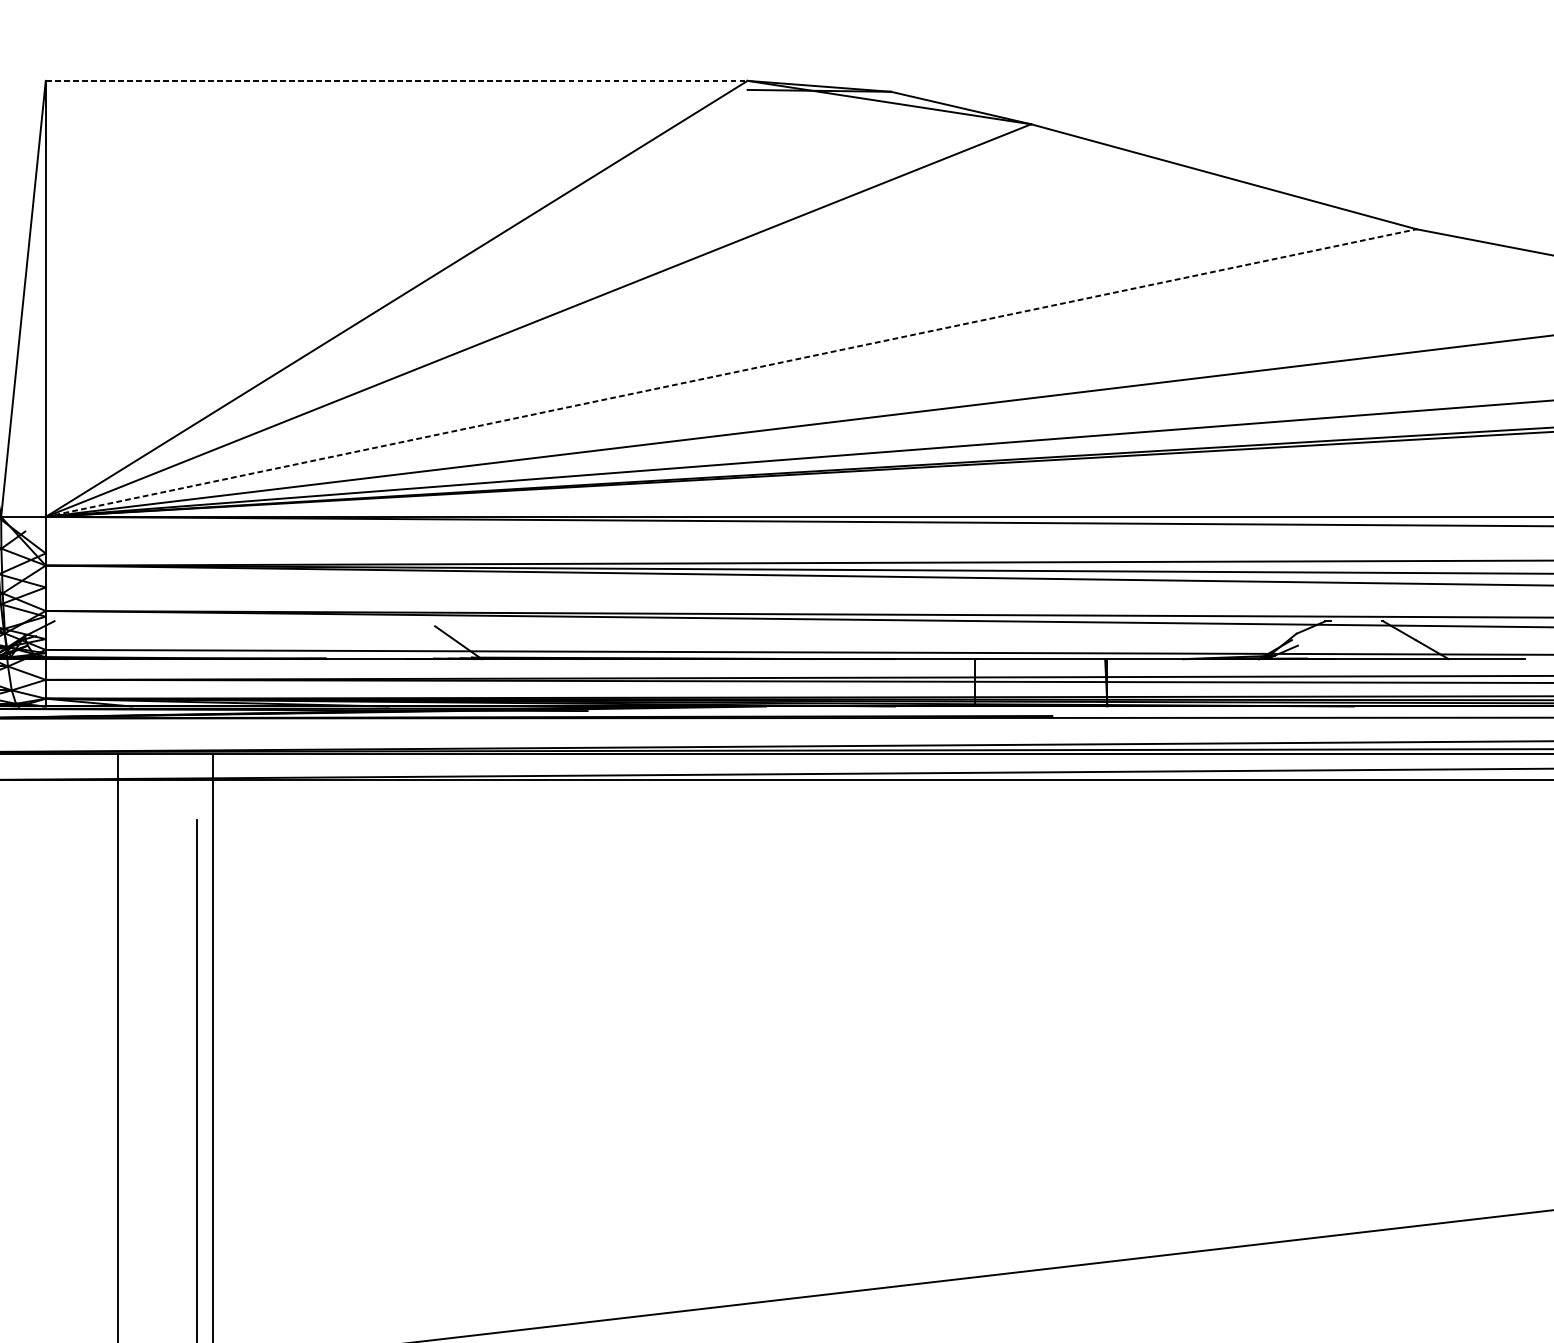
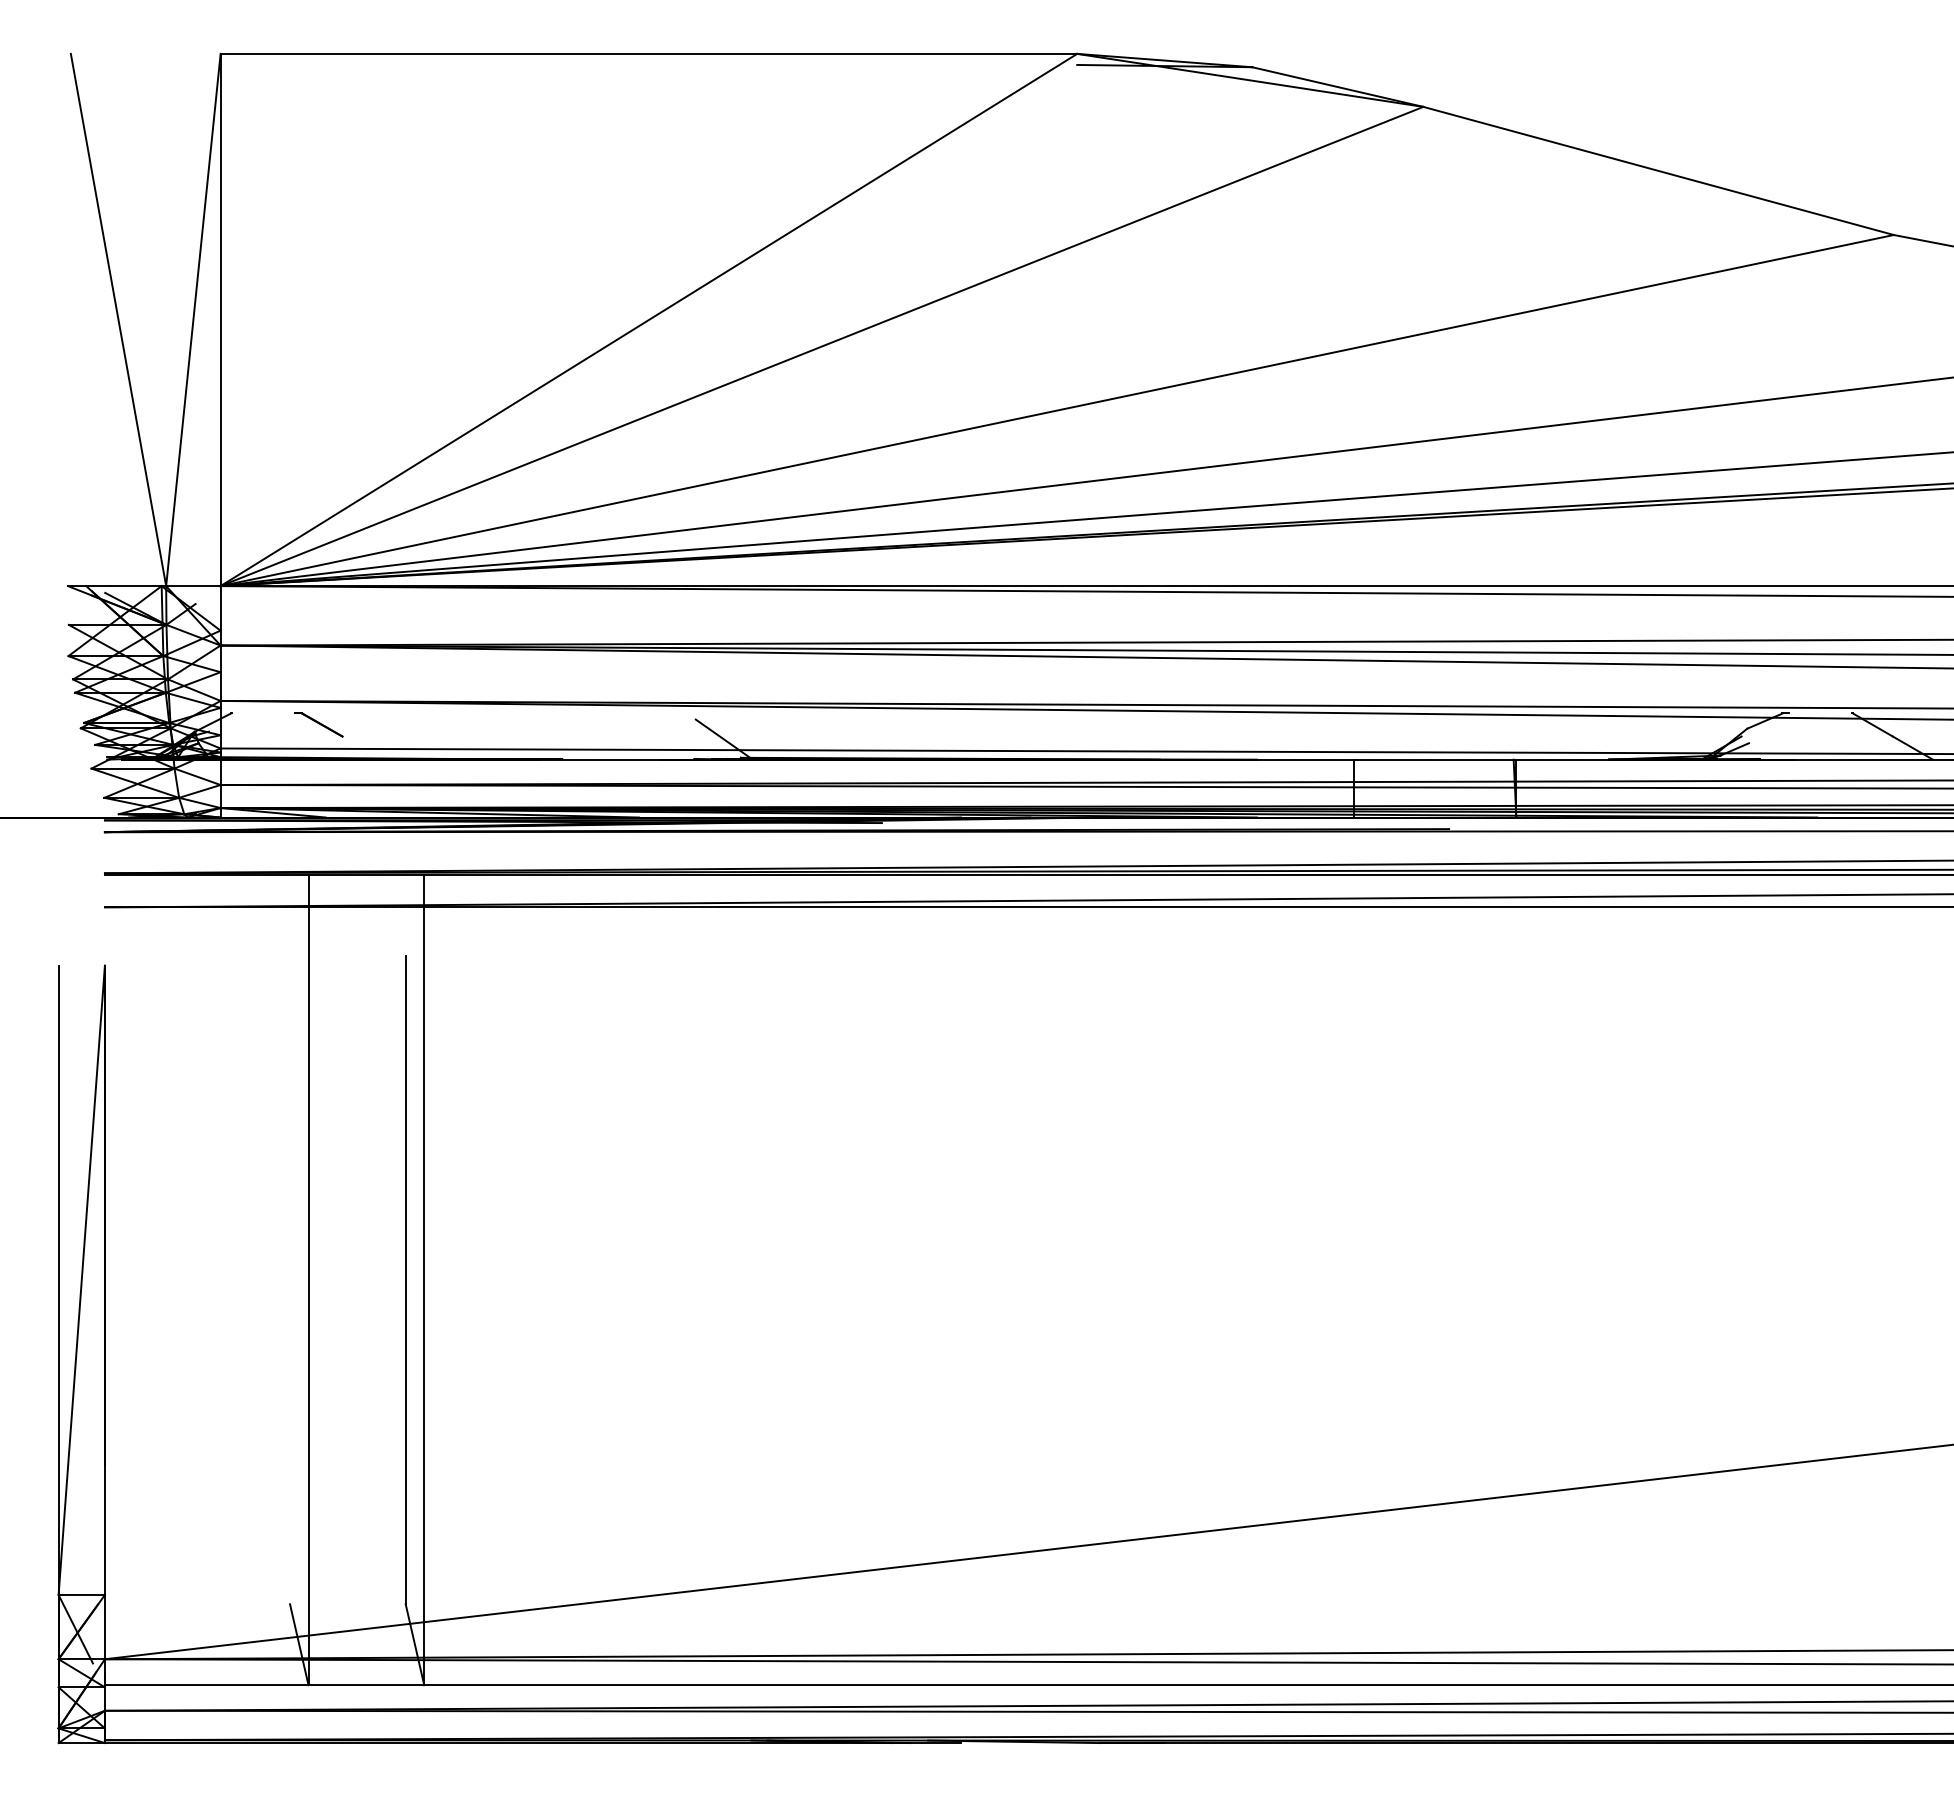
line: (397, 80) -> (649, 53), dashed -> solid
line: (731, 373) -> (1057, 410), dashed -> solid
part: (125, 630) -> (318, 724), added

